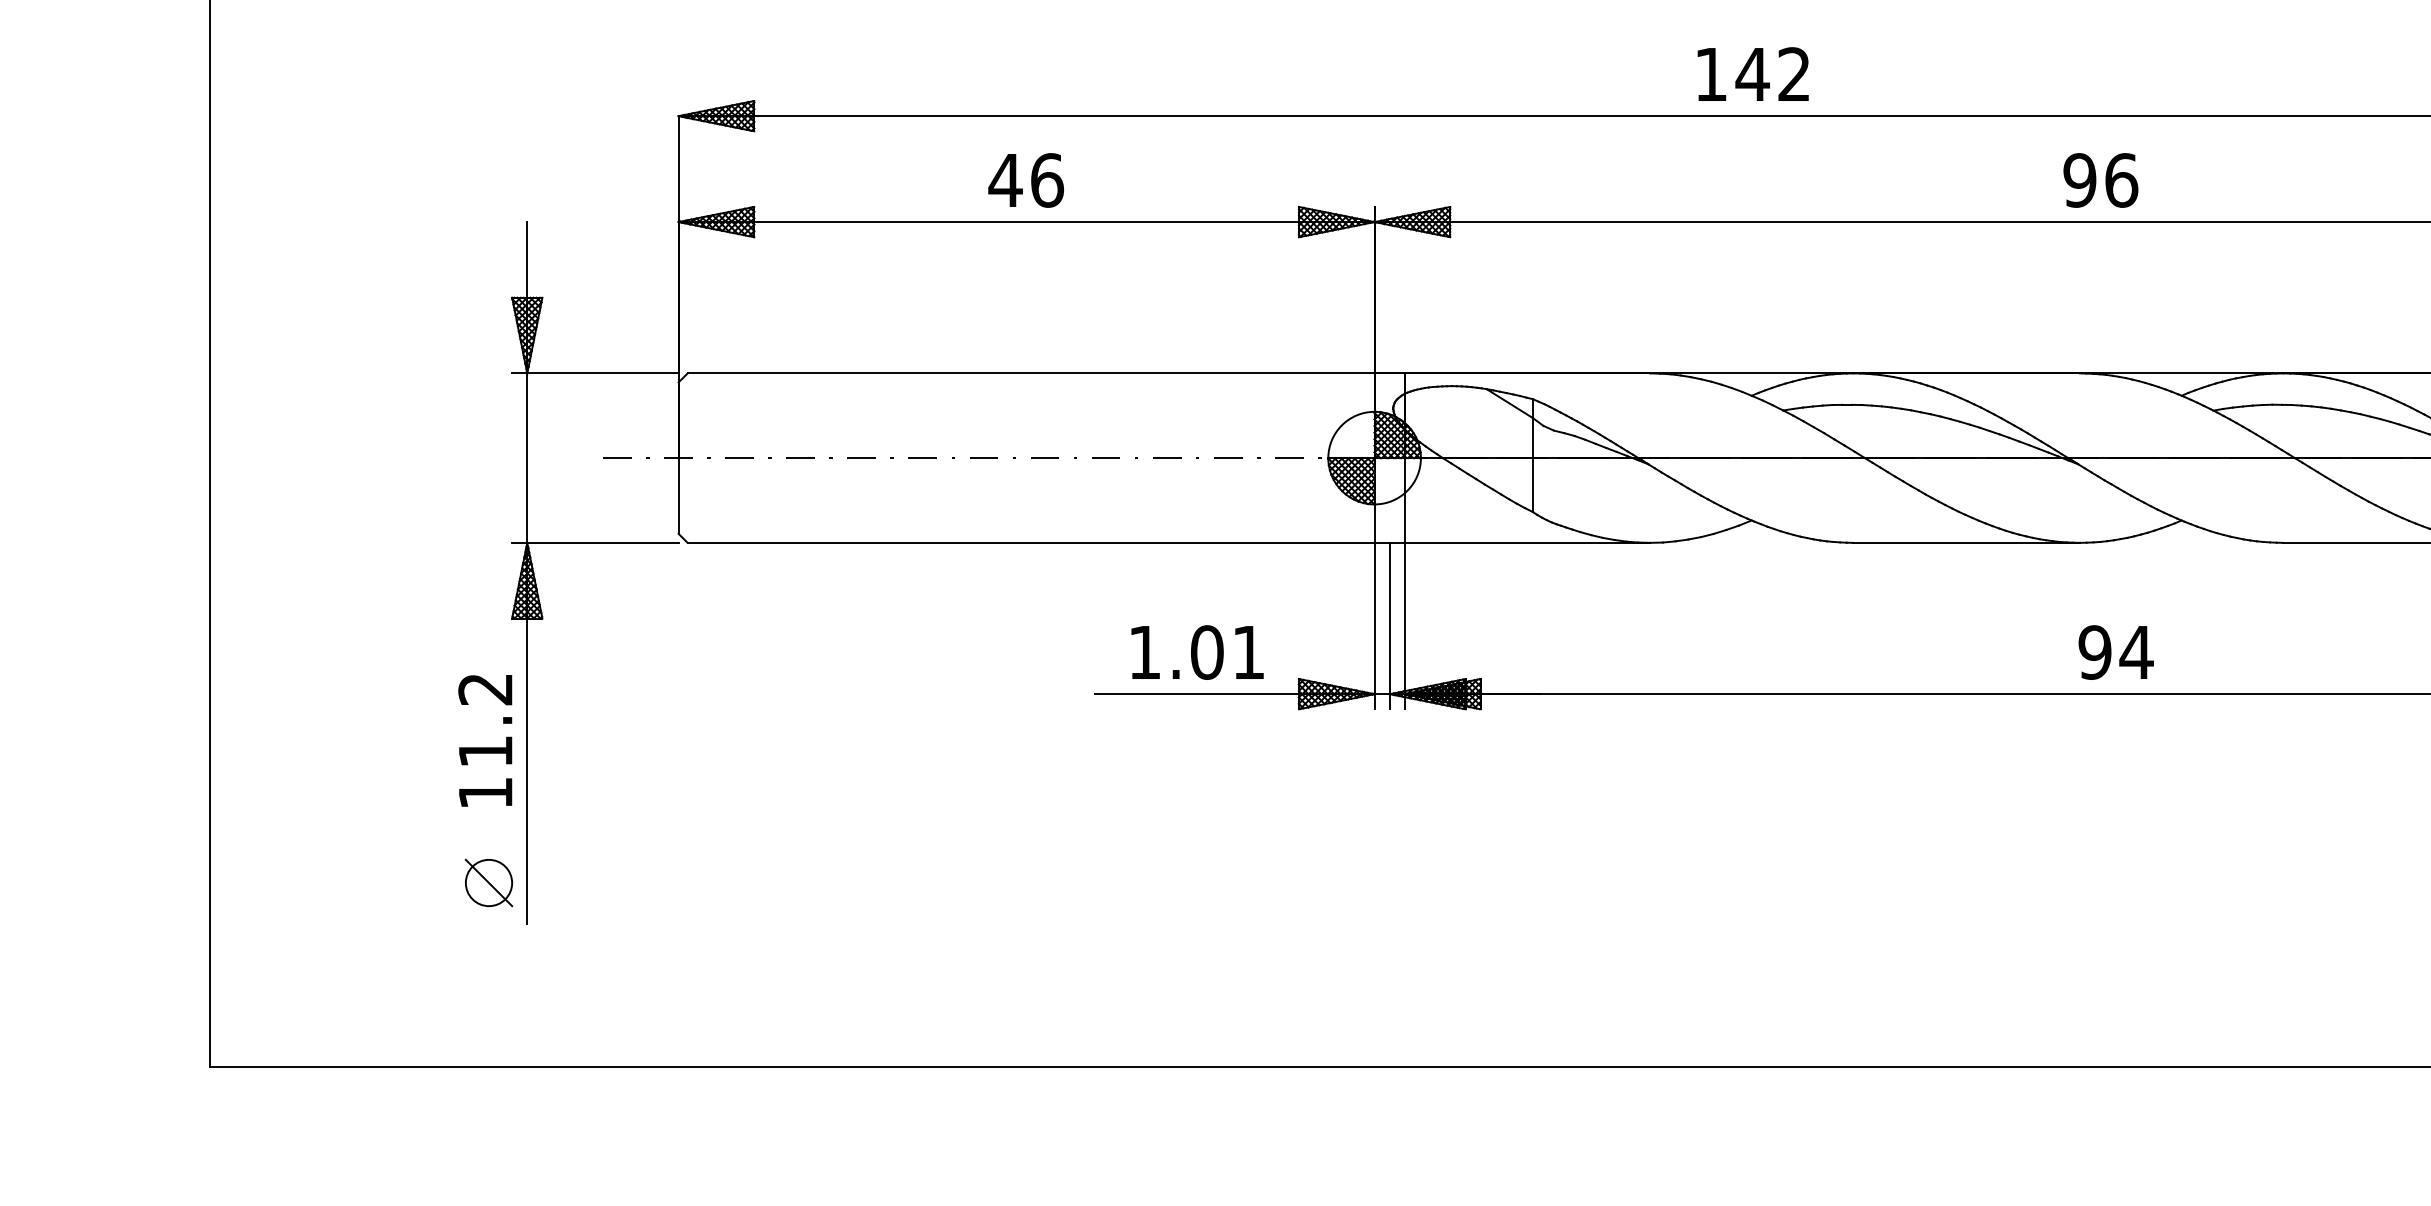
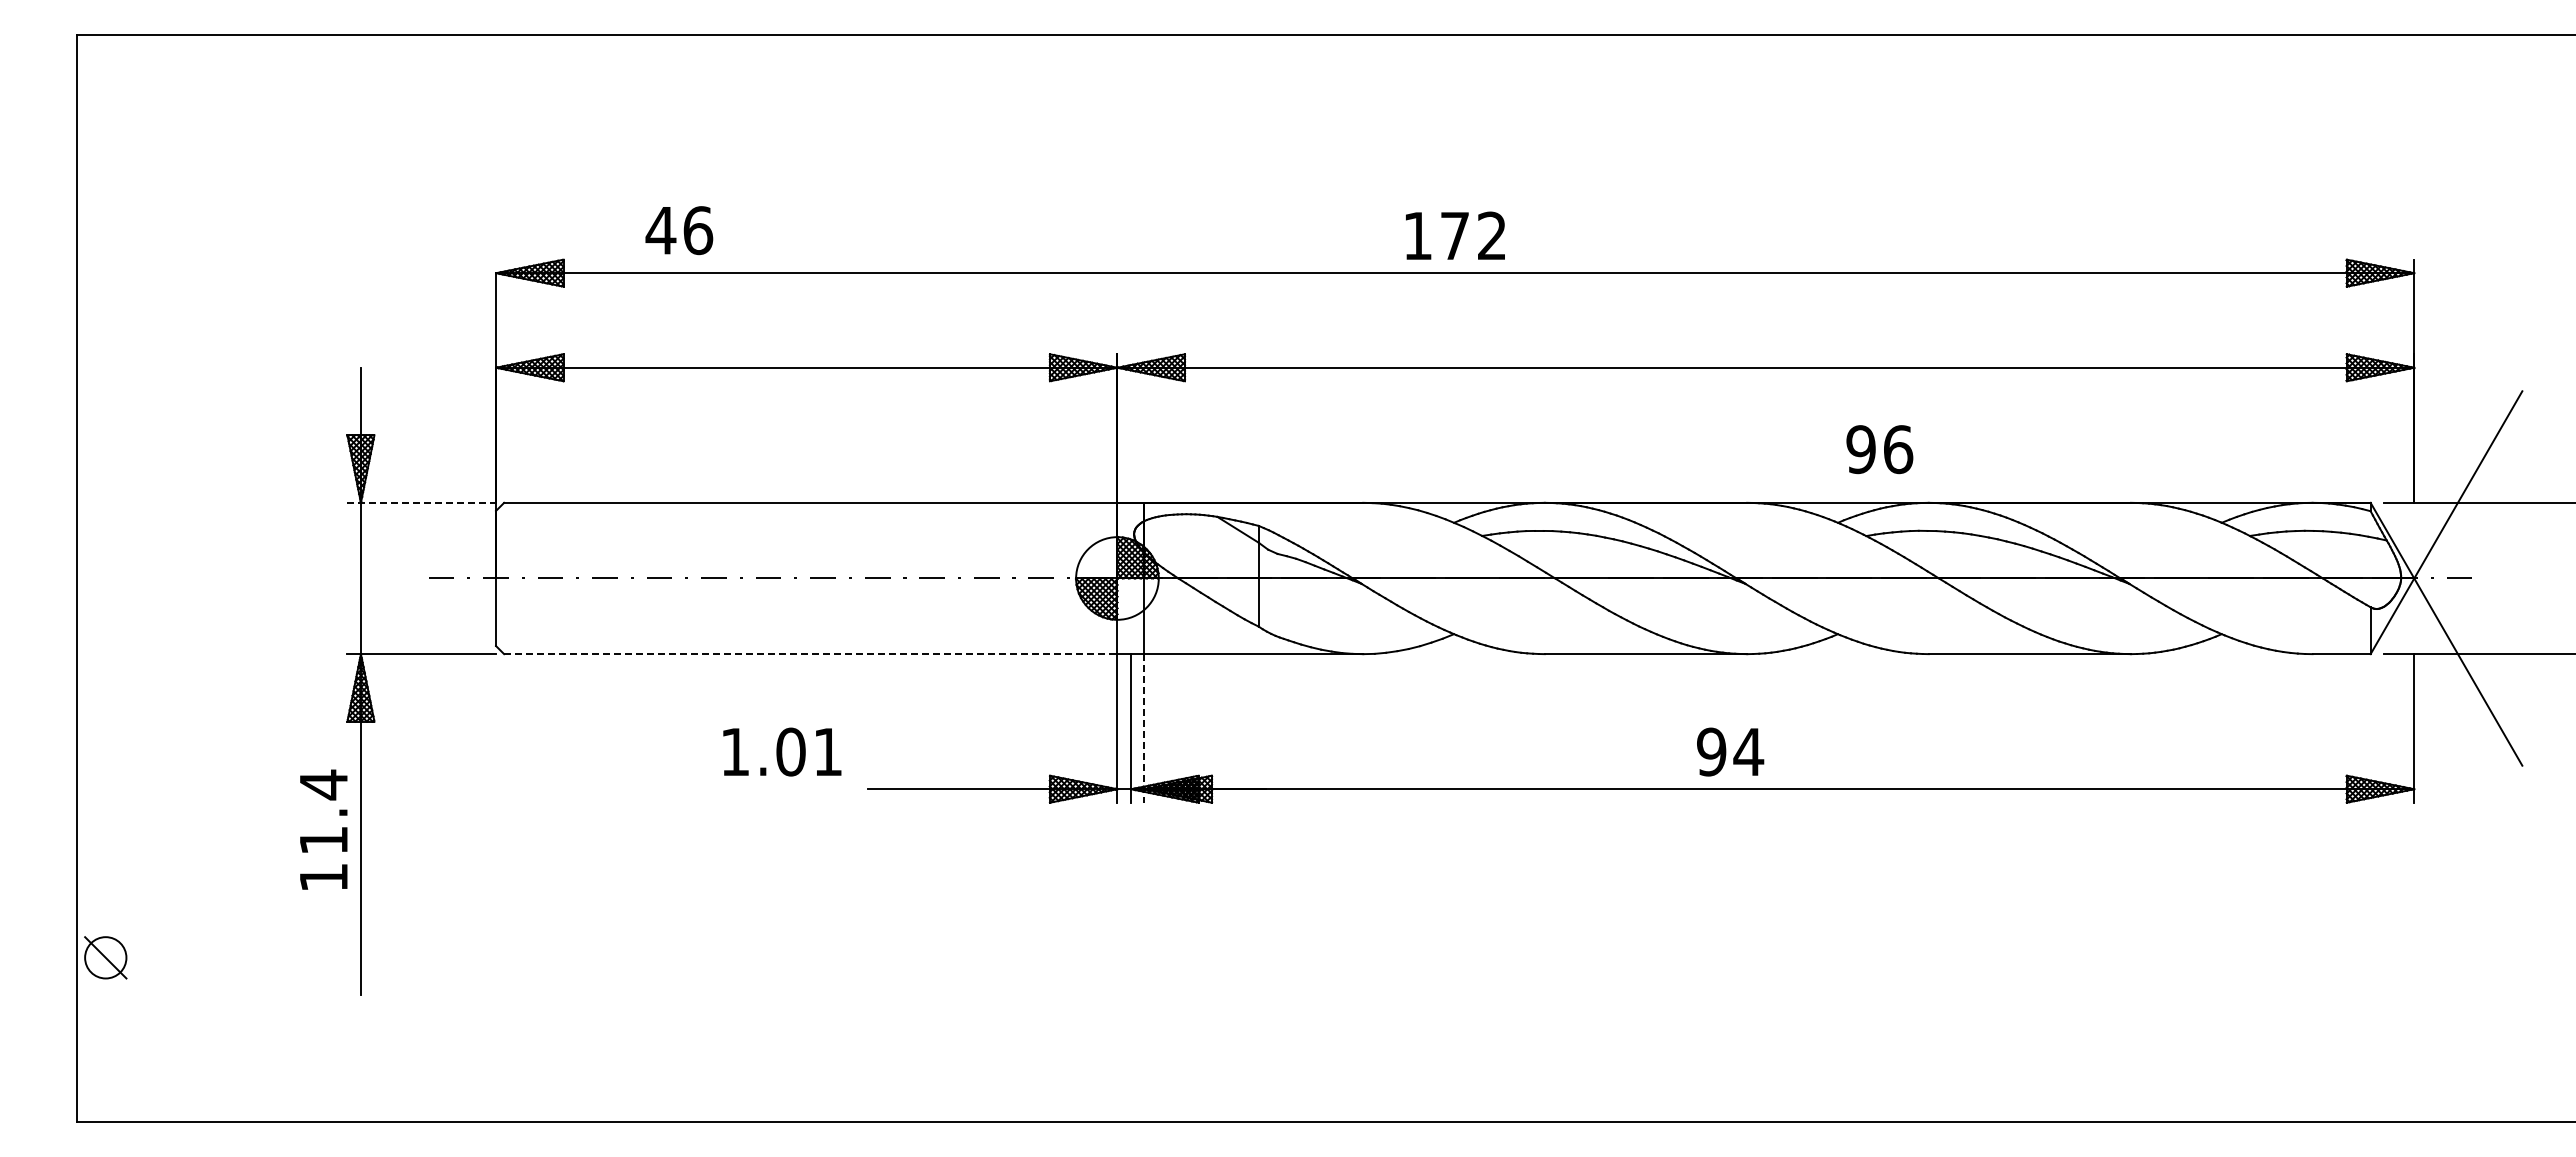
text: (1752, 73) -> (1454, 235), 142 -> 172
text: (1026, 180) -> (679, 230), moved
text: (2100, 180) -> (1879, 449), moved
line: (596, 373) -> (422, 502), solid -> dashed
line: (1030, 543) -> (810, 654), solid -> dashed
line: (1404, 626) -> (1144, 728), solid -> dashed
text: (1197, 651) -> (782, 751), moved
text: (2116, 651) -> (1730, 751), moved
text: (485, 688) -> (323, 784), 11.2 -> 11.4
part: (488, 882) -> (105, 957), moved

